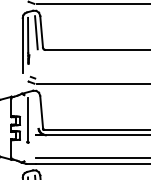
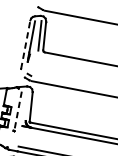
line: (22, 45) -> (25, 44), solid -> dashed
line: (28, 120) -> (18, 111), solid -> dashed

